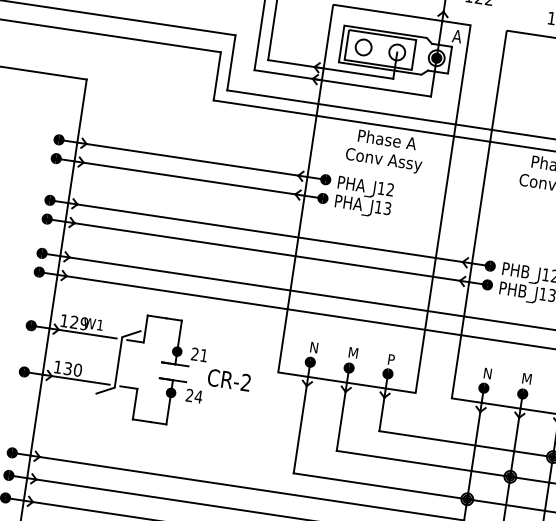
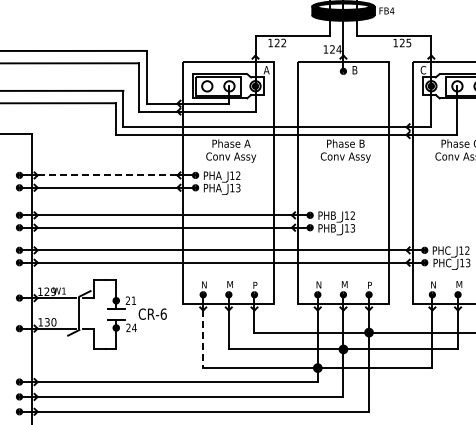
line: (192, 159) -> (107, 175), solid -> dashed
text: (245, 381) -> (163, 313), CR-2 -> CR-6
line: (300, 430) -> (203, 339), solid -> dashed

